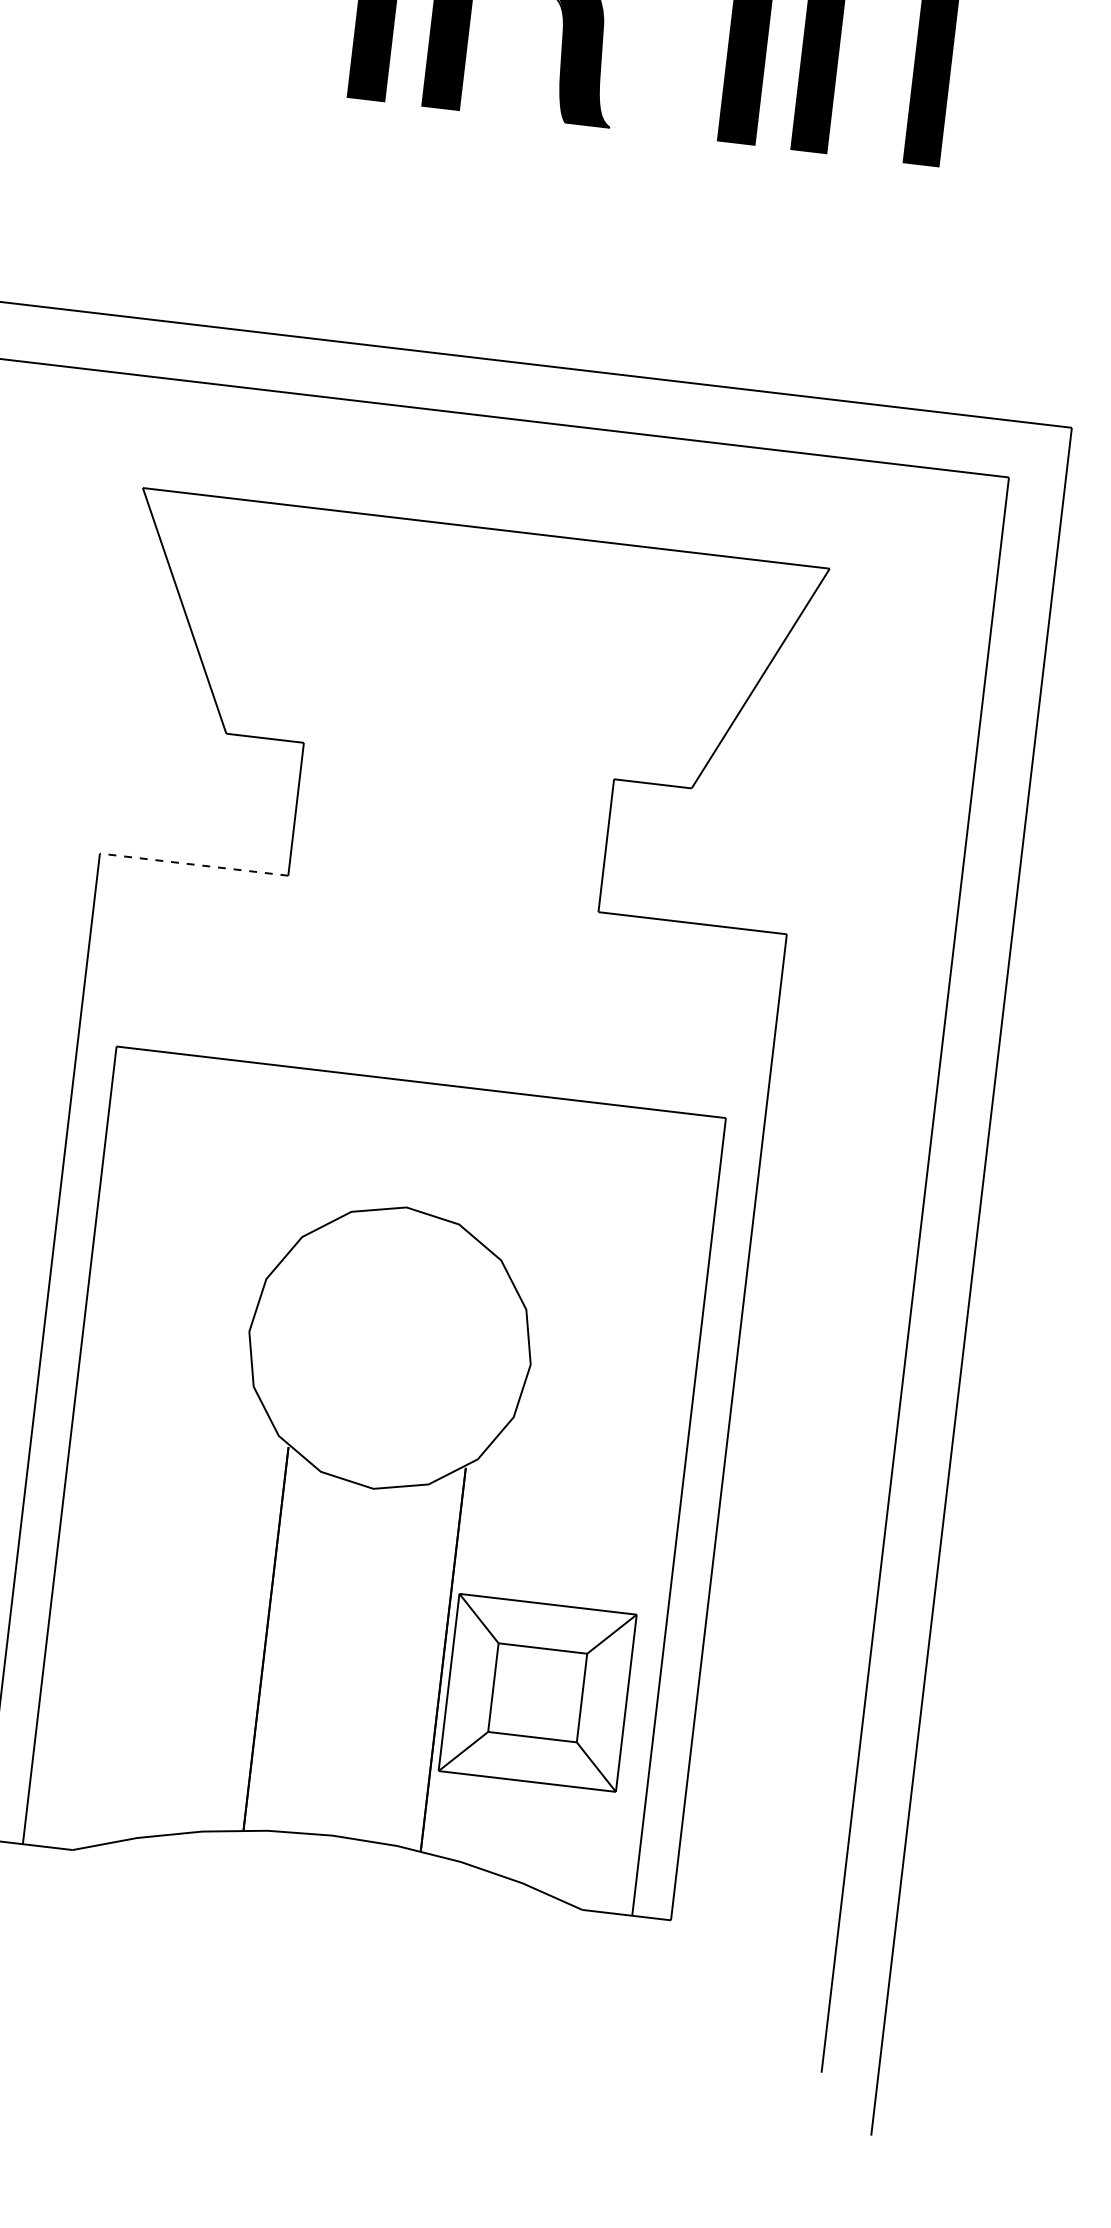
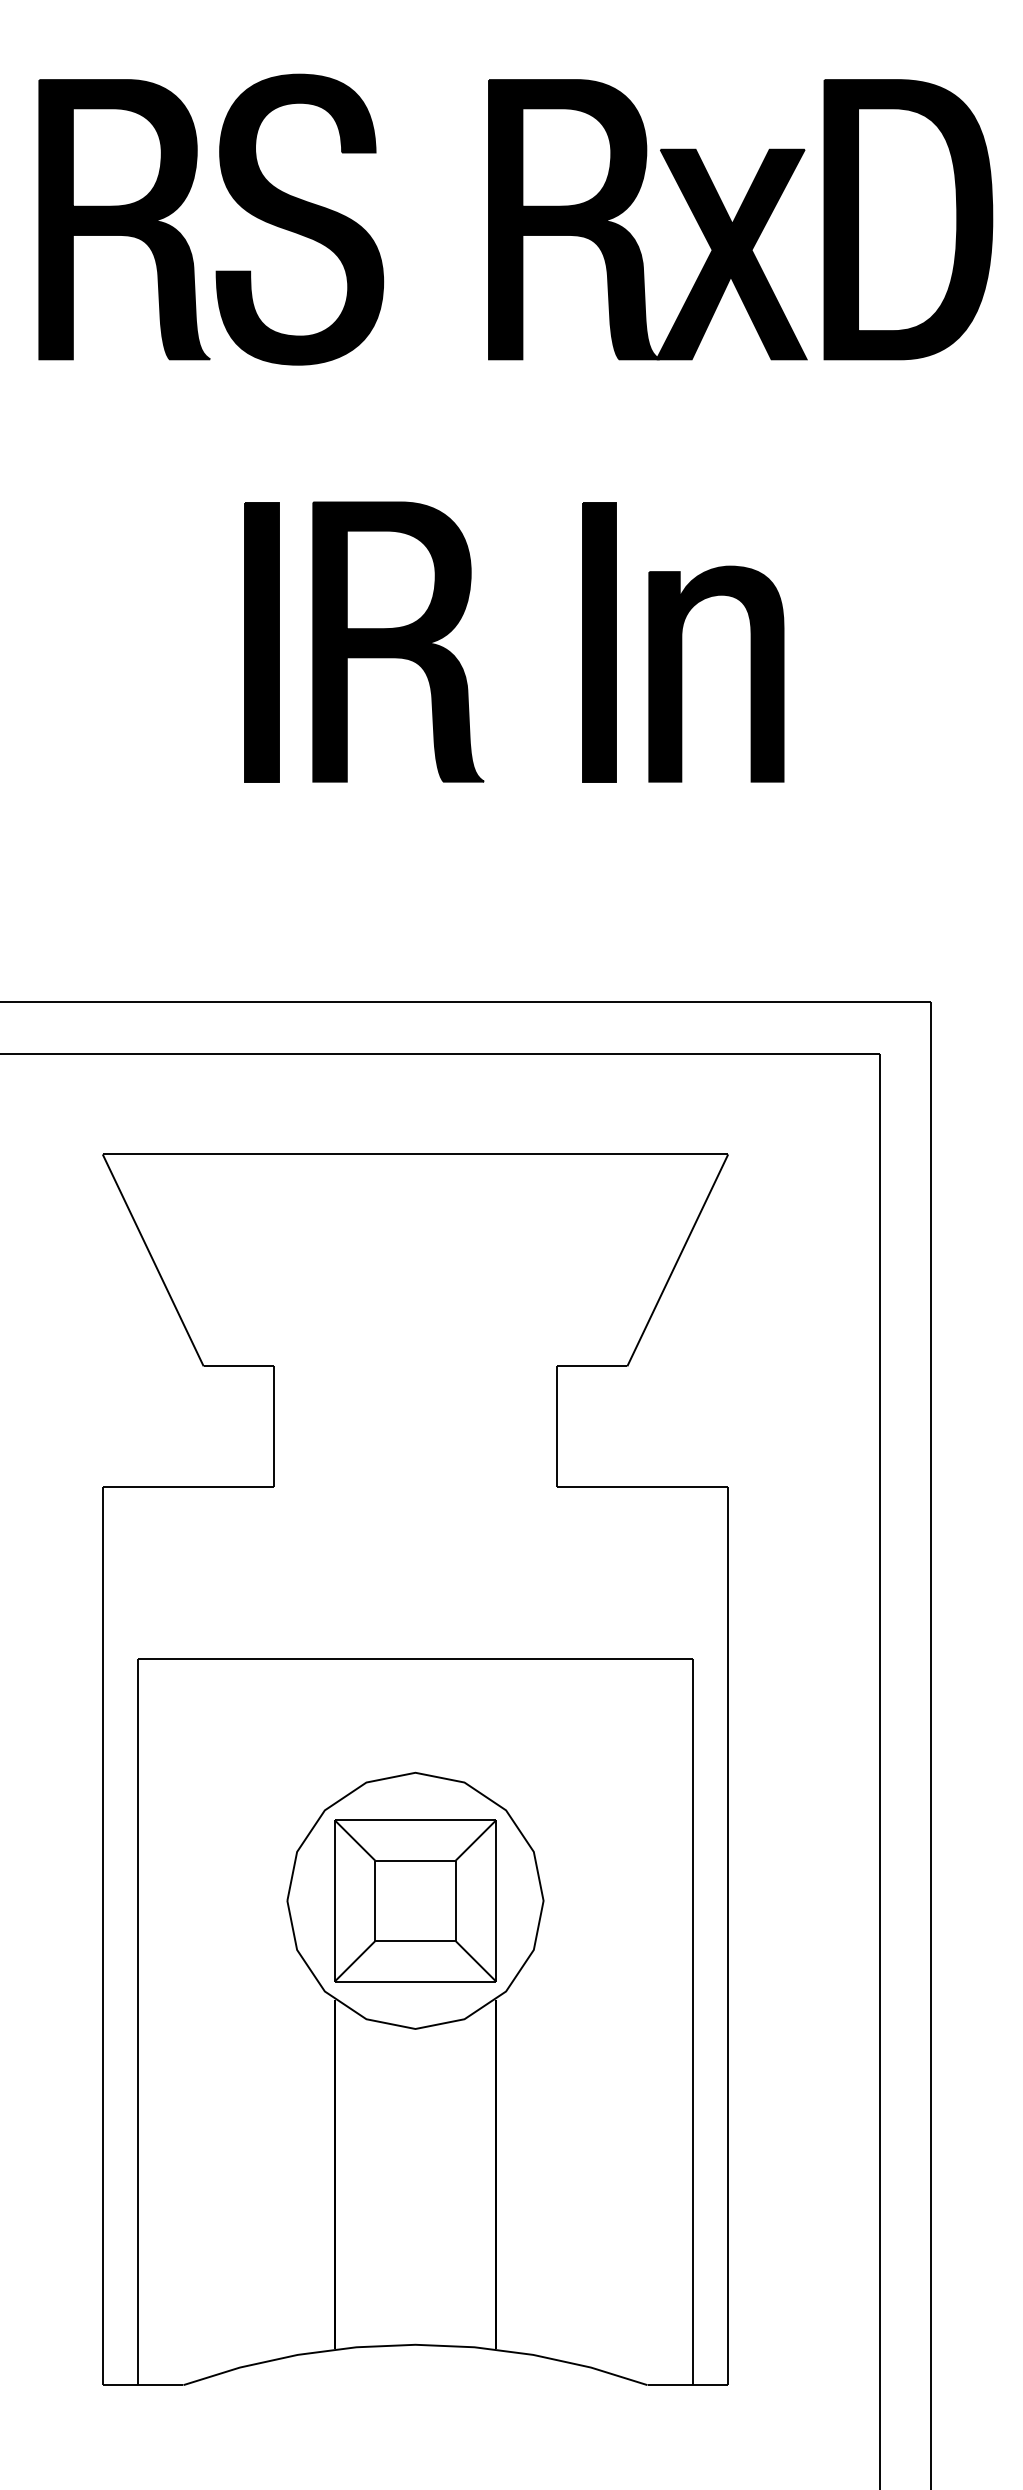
line: (194, 864) -> (188, 1487), dashed -> solid
part: (537, 1692) -> (415, 1900), moved

